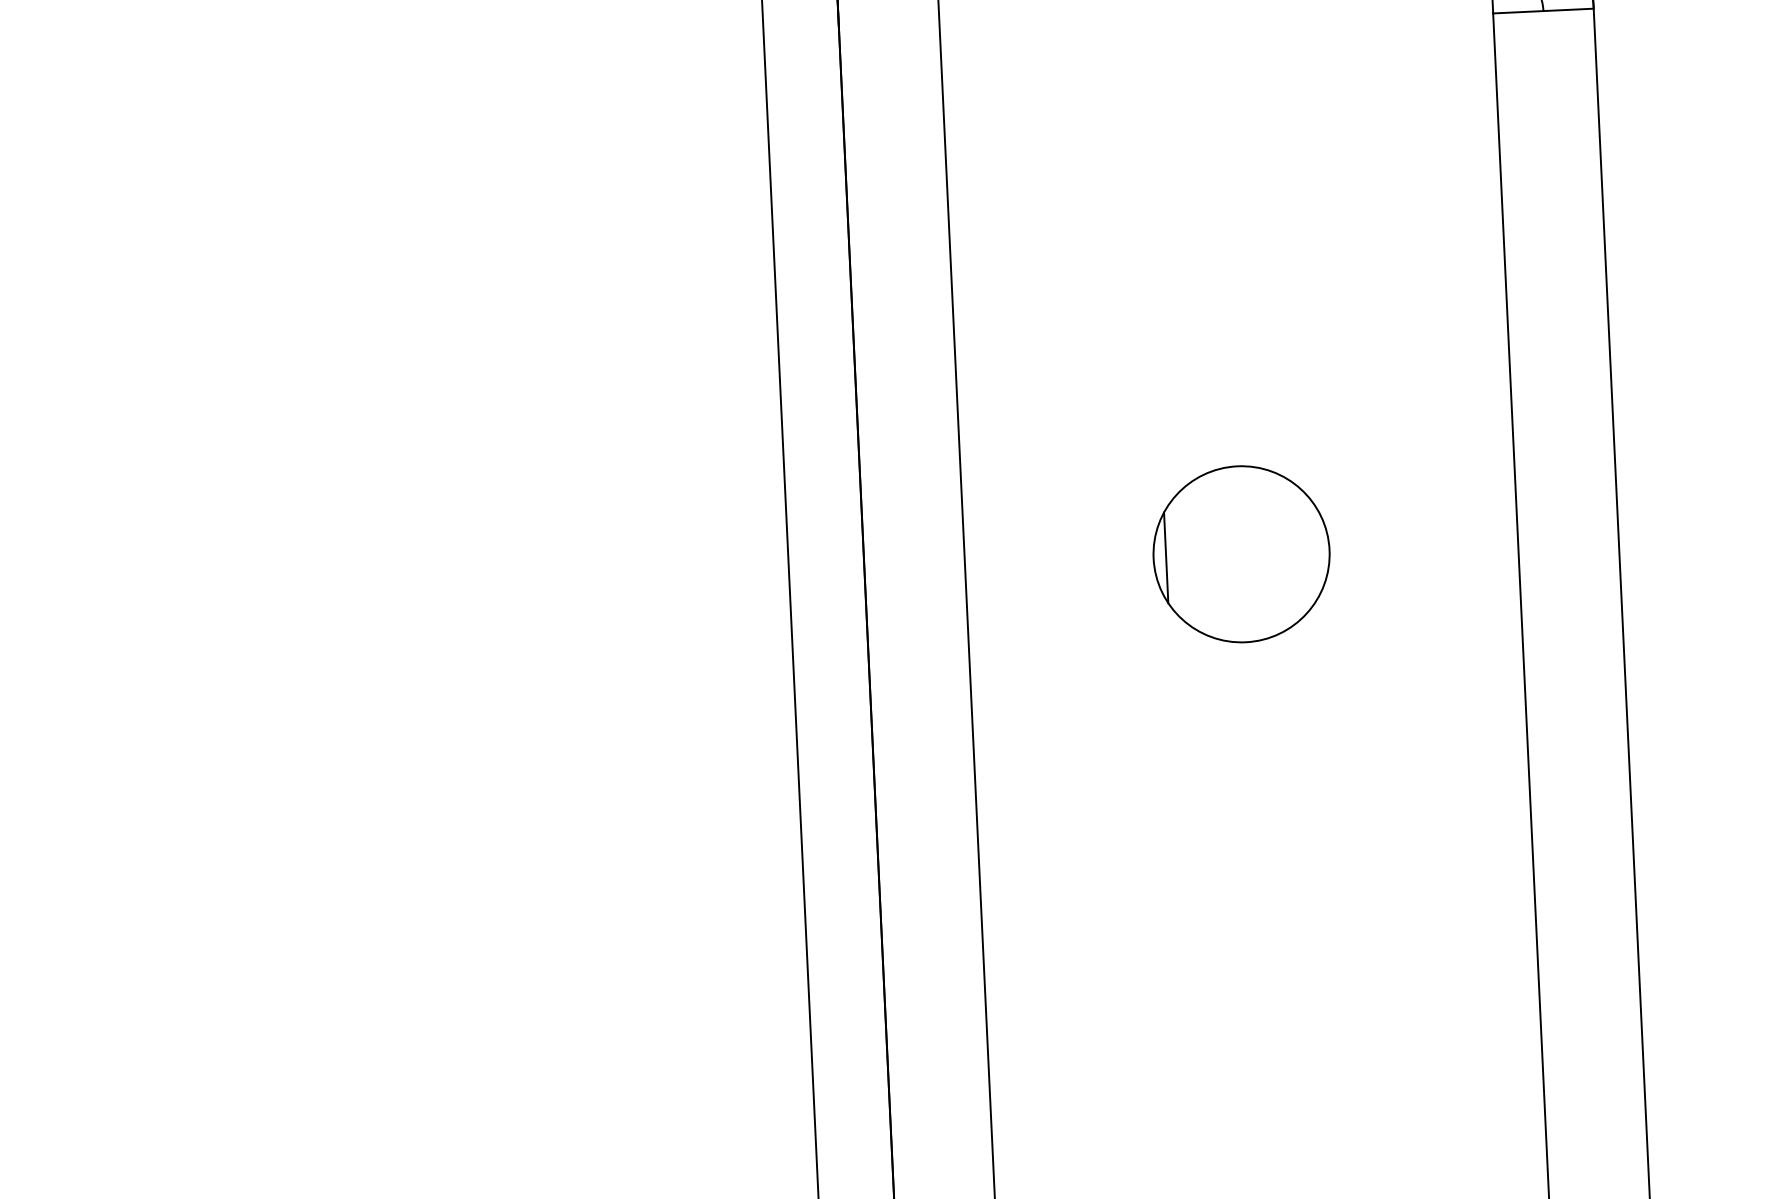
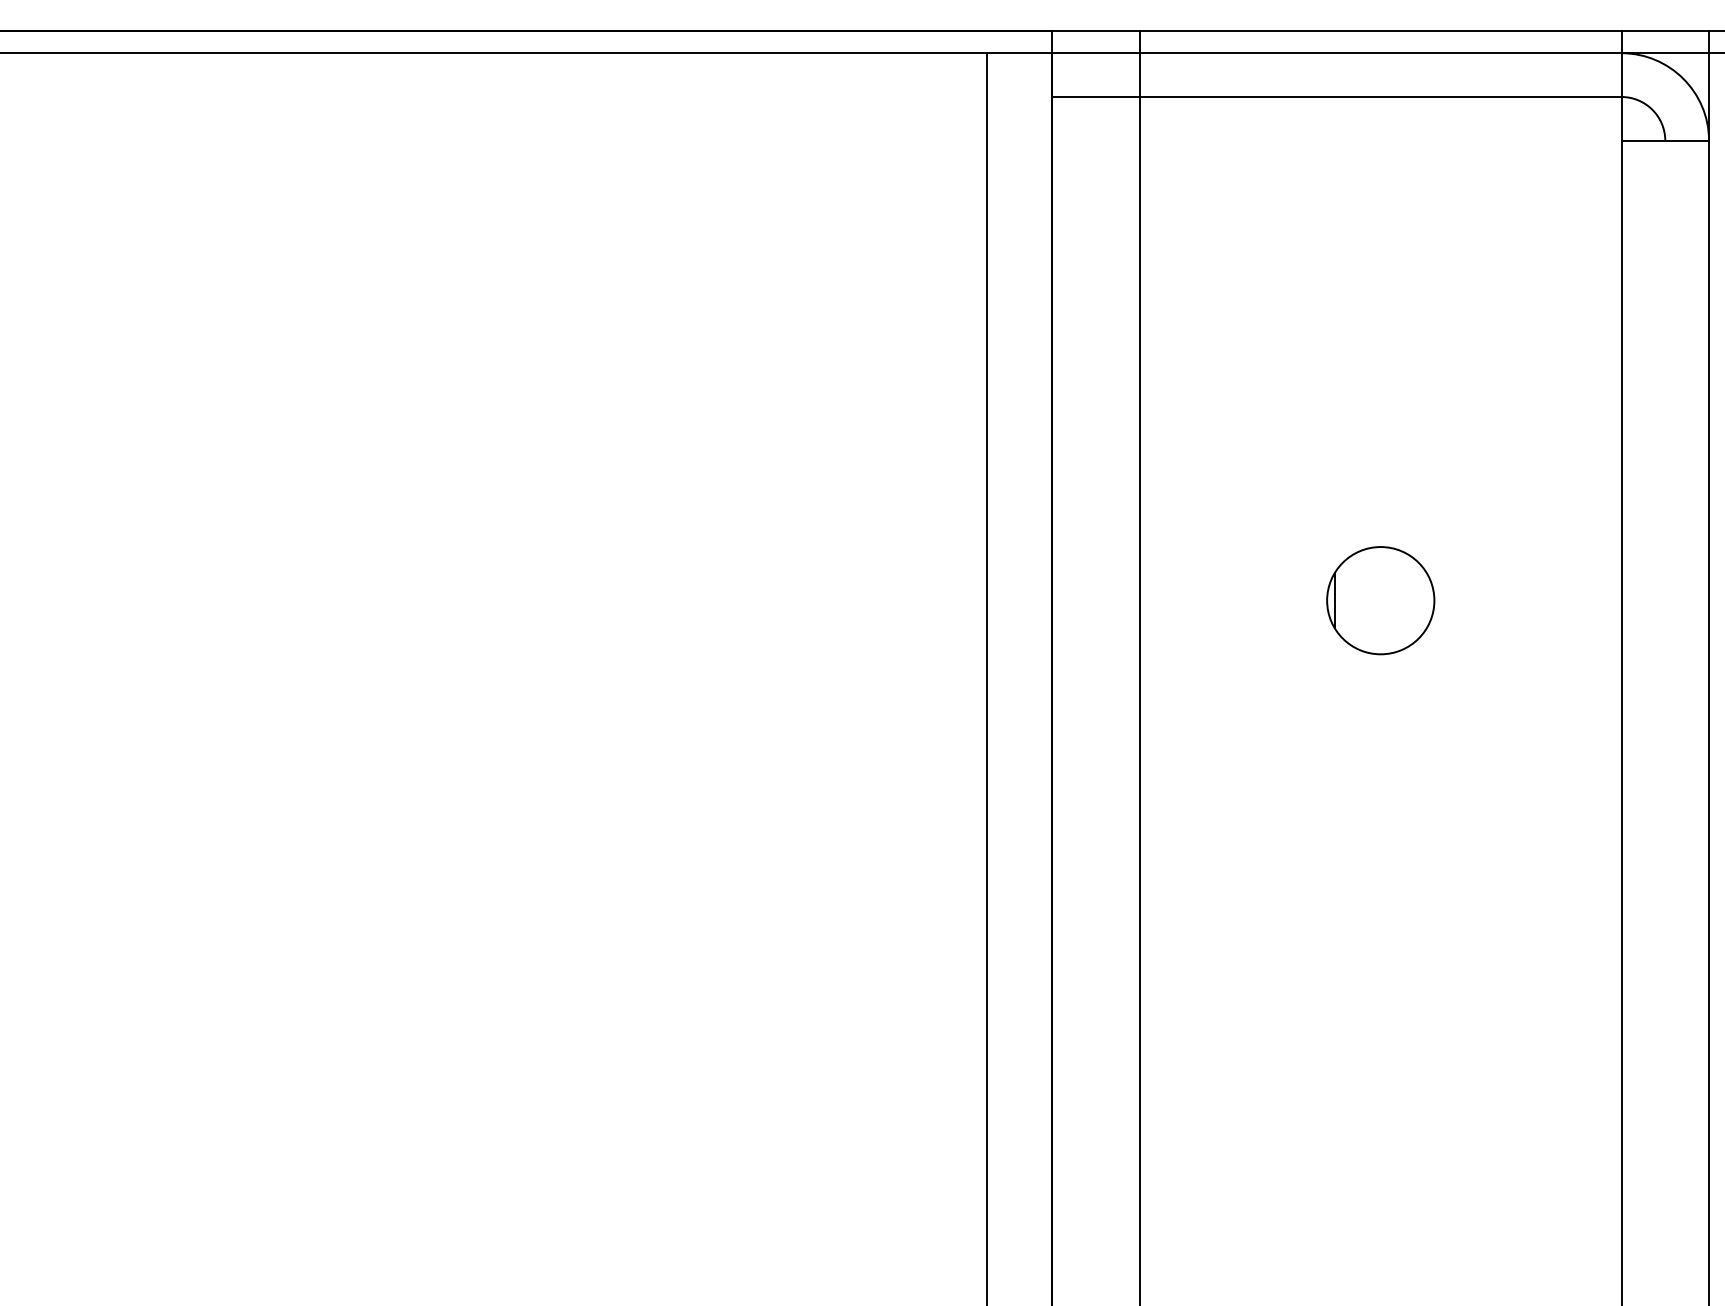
part: (1241, 554) -> (1380, 600), size x0.7

